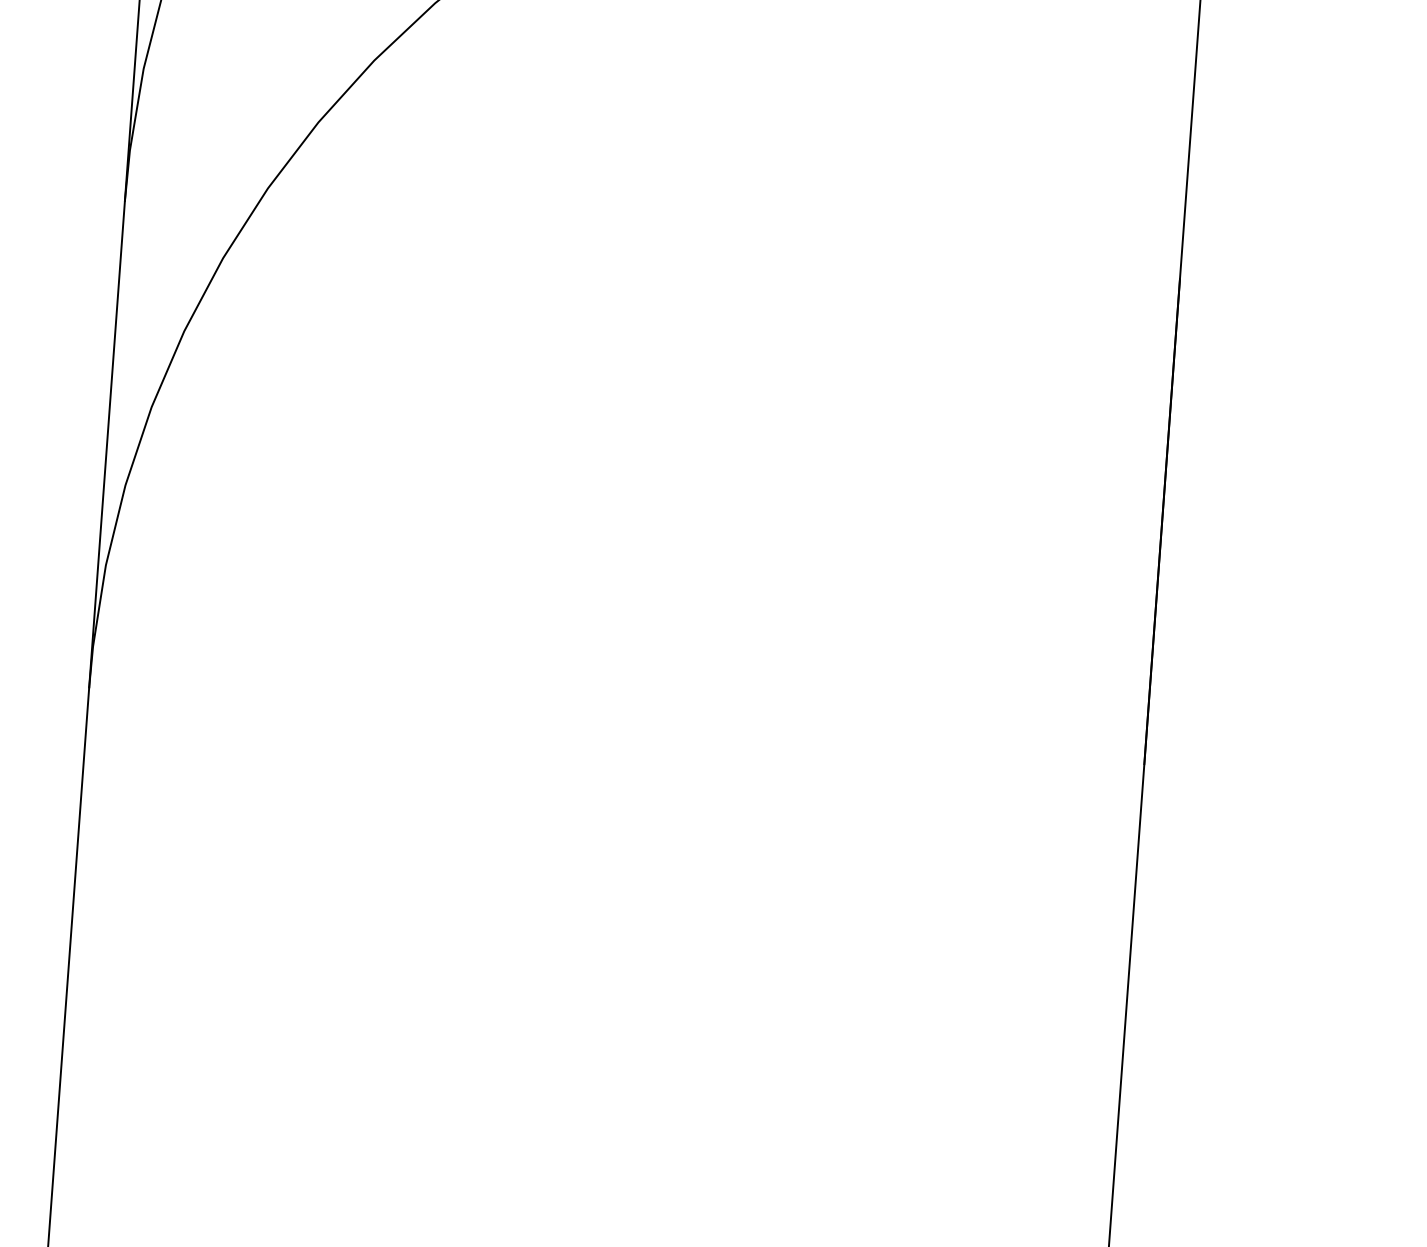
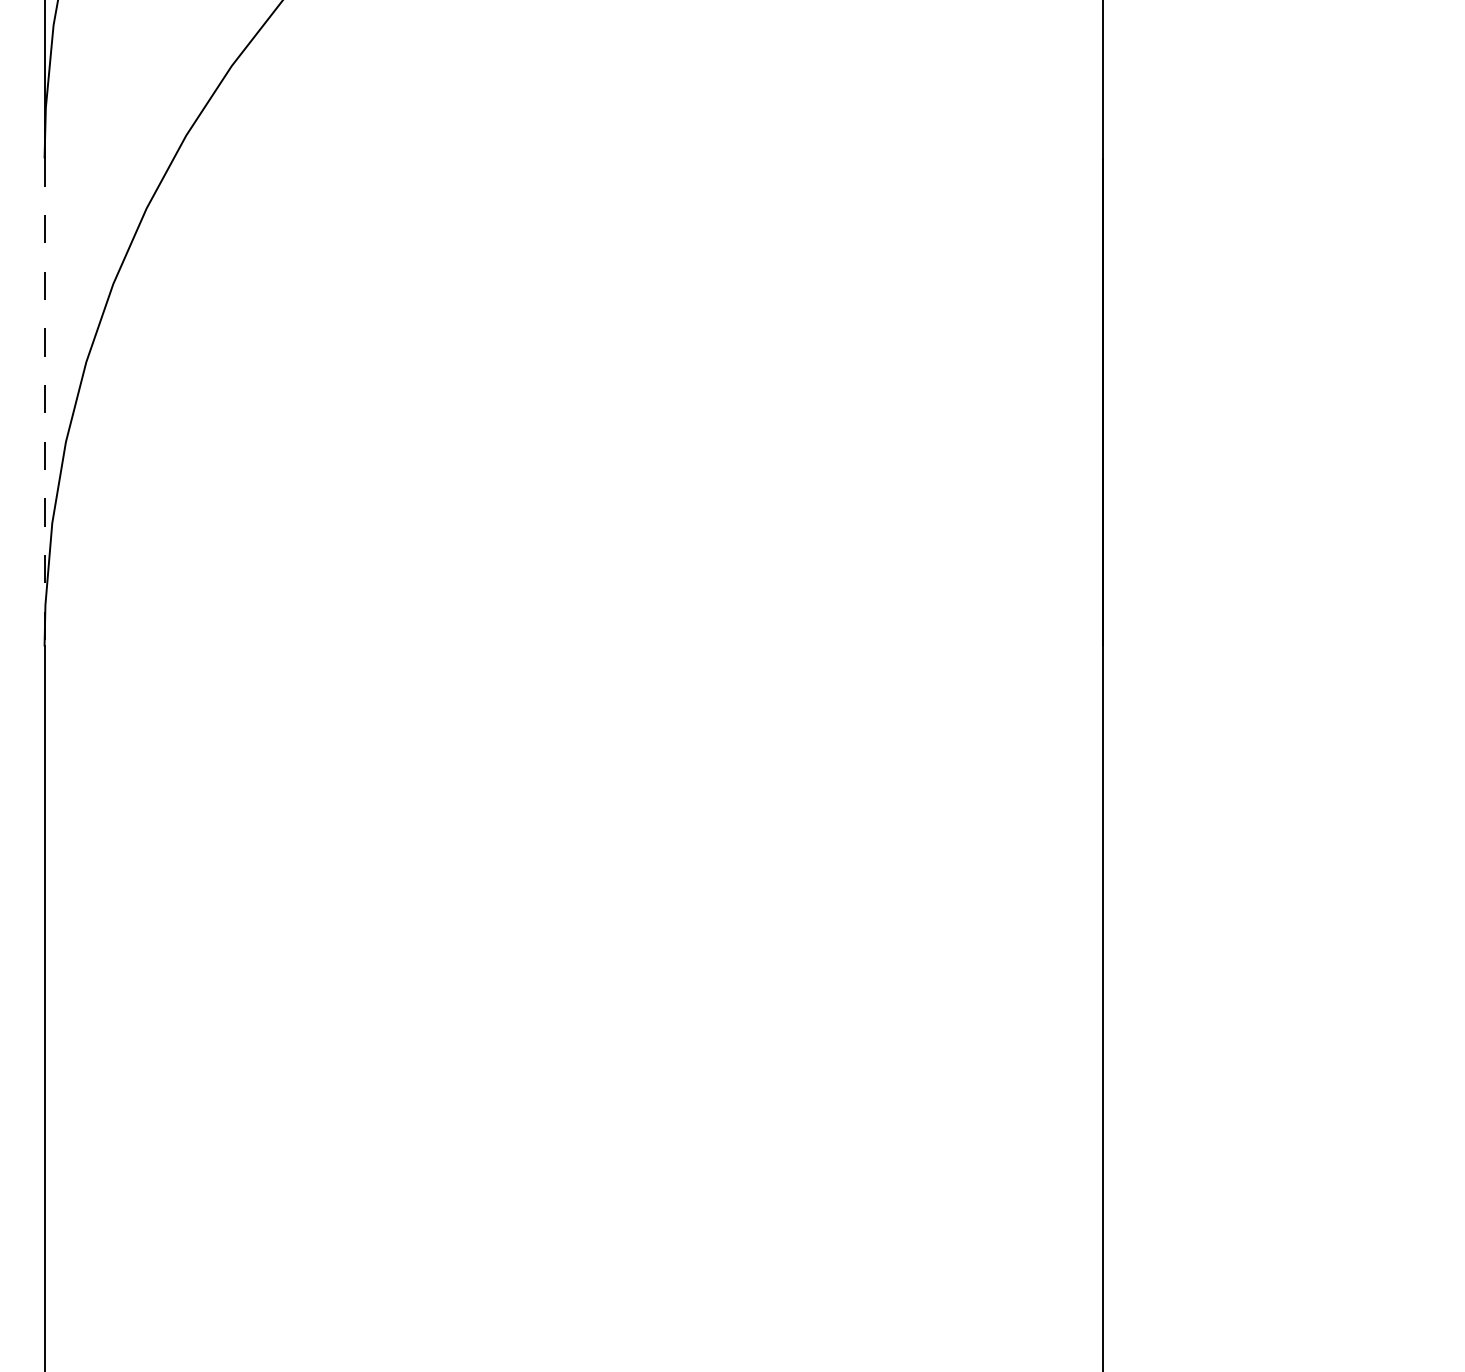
line: (106, 444) -> (44, 402), solid -> dashed

